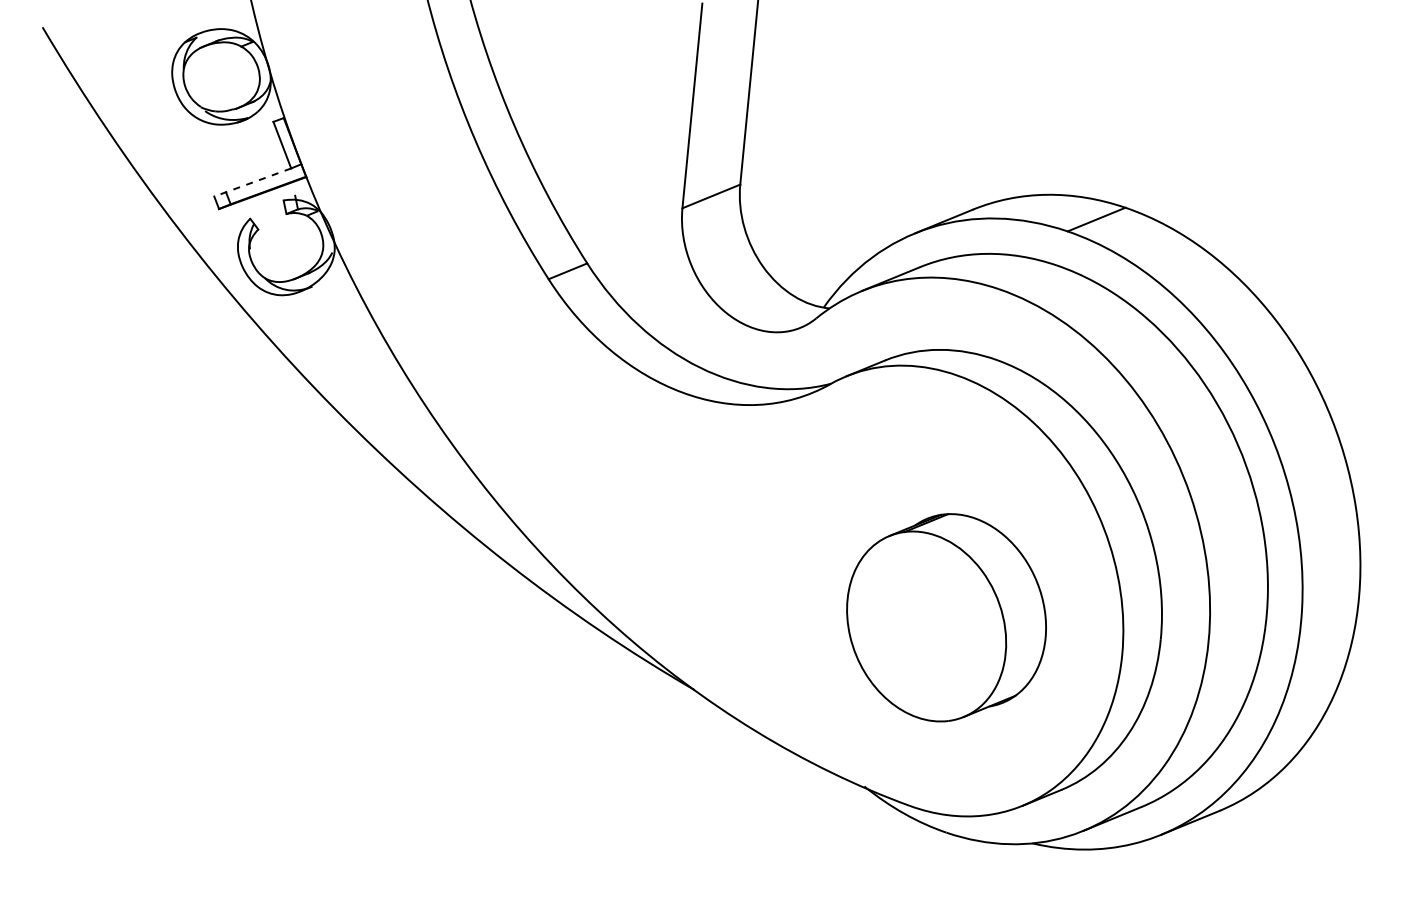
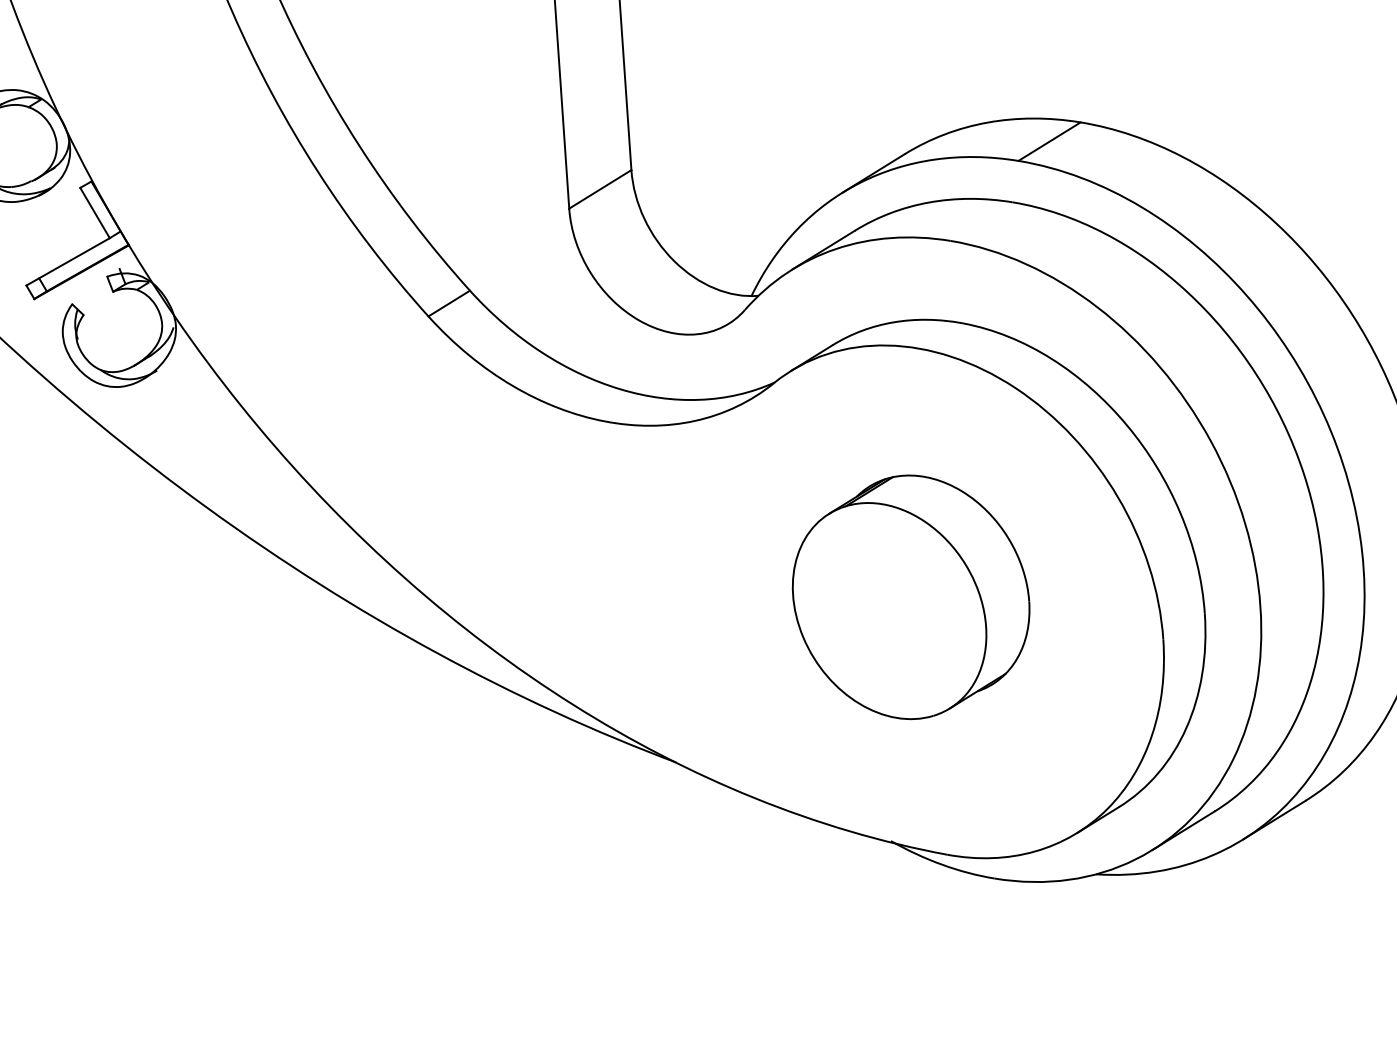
line: (252, 182) -> (67, 261), dashed -> solid
part: (946, 617) -> (910, 596), moved

